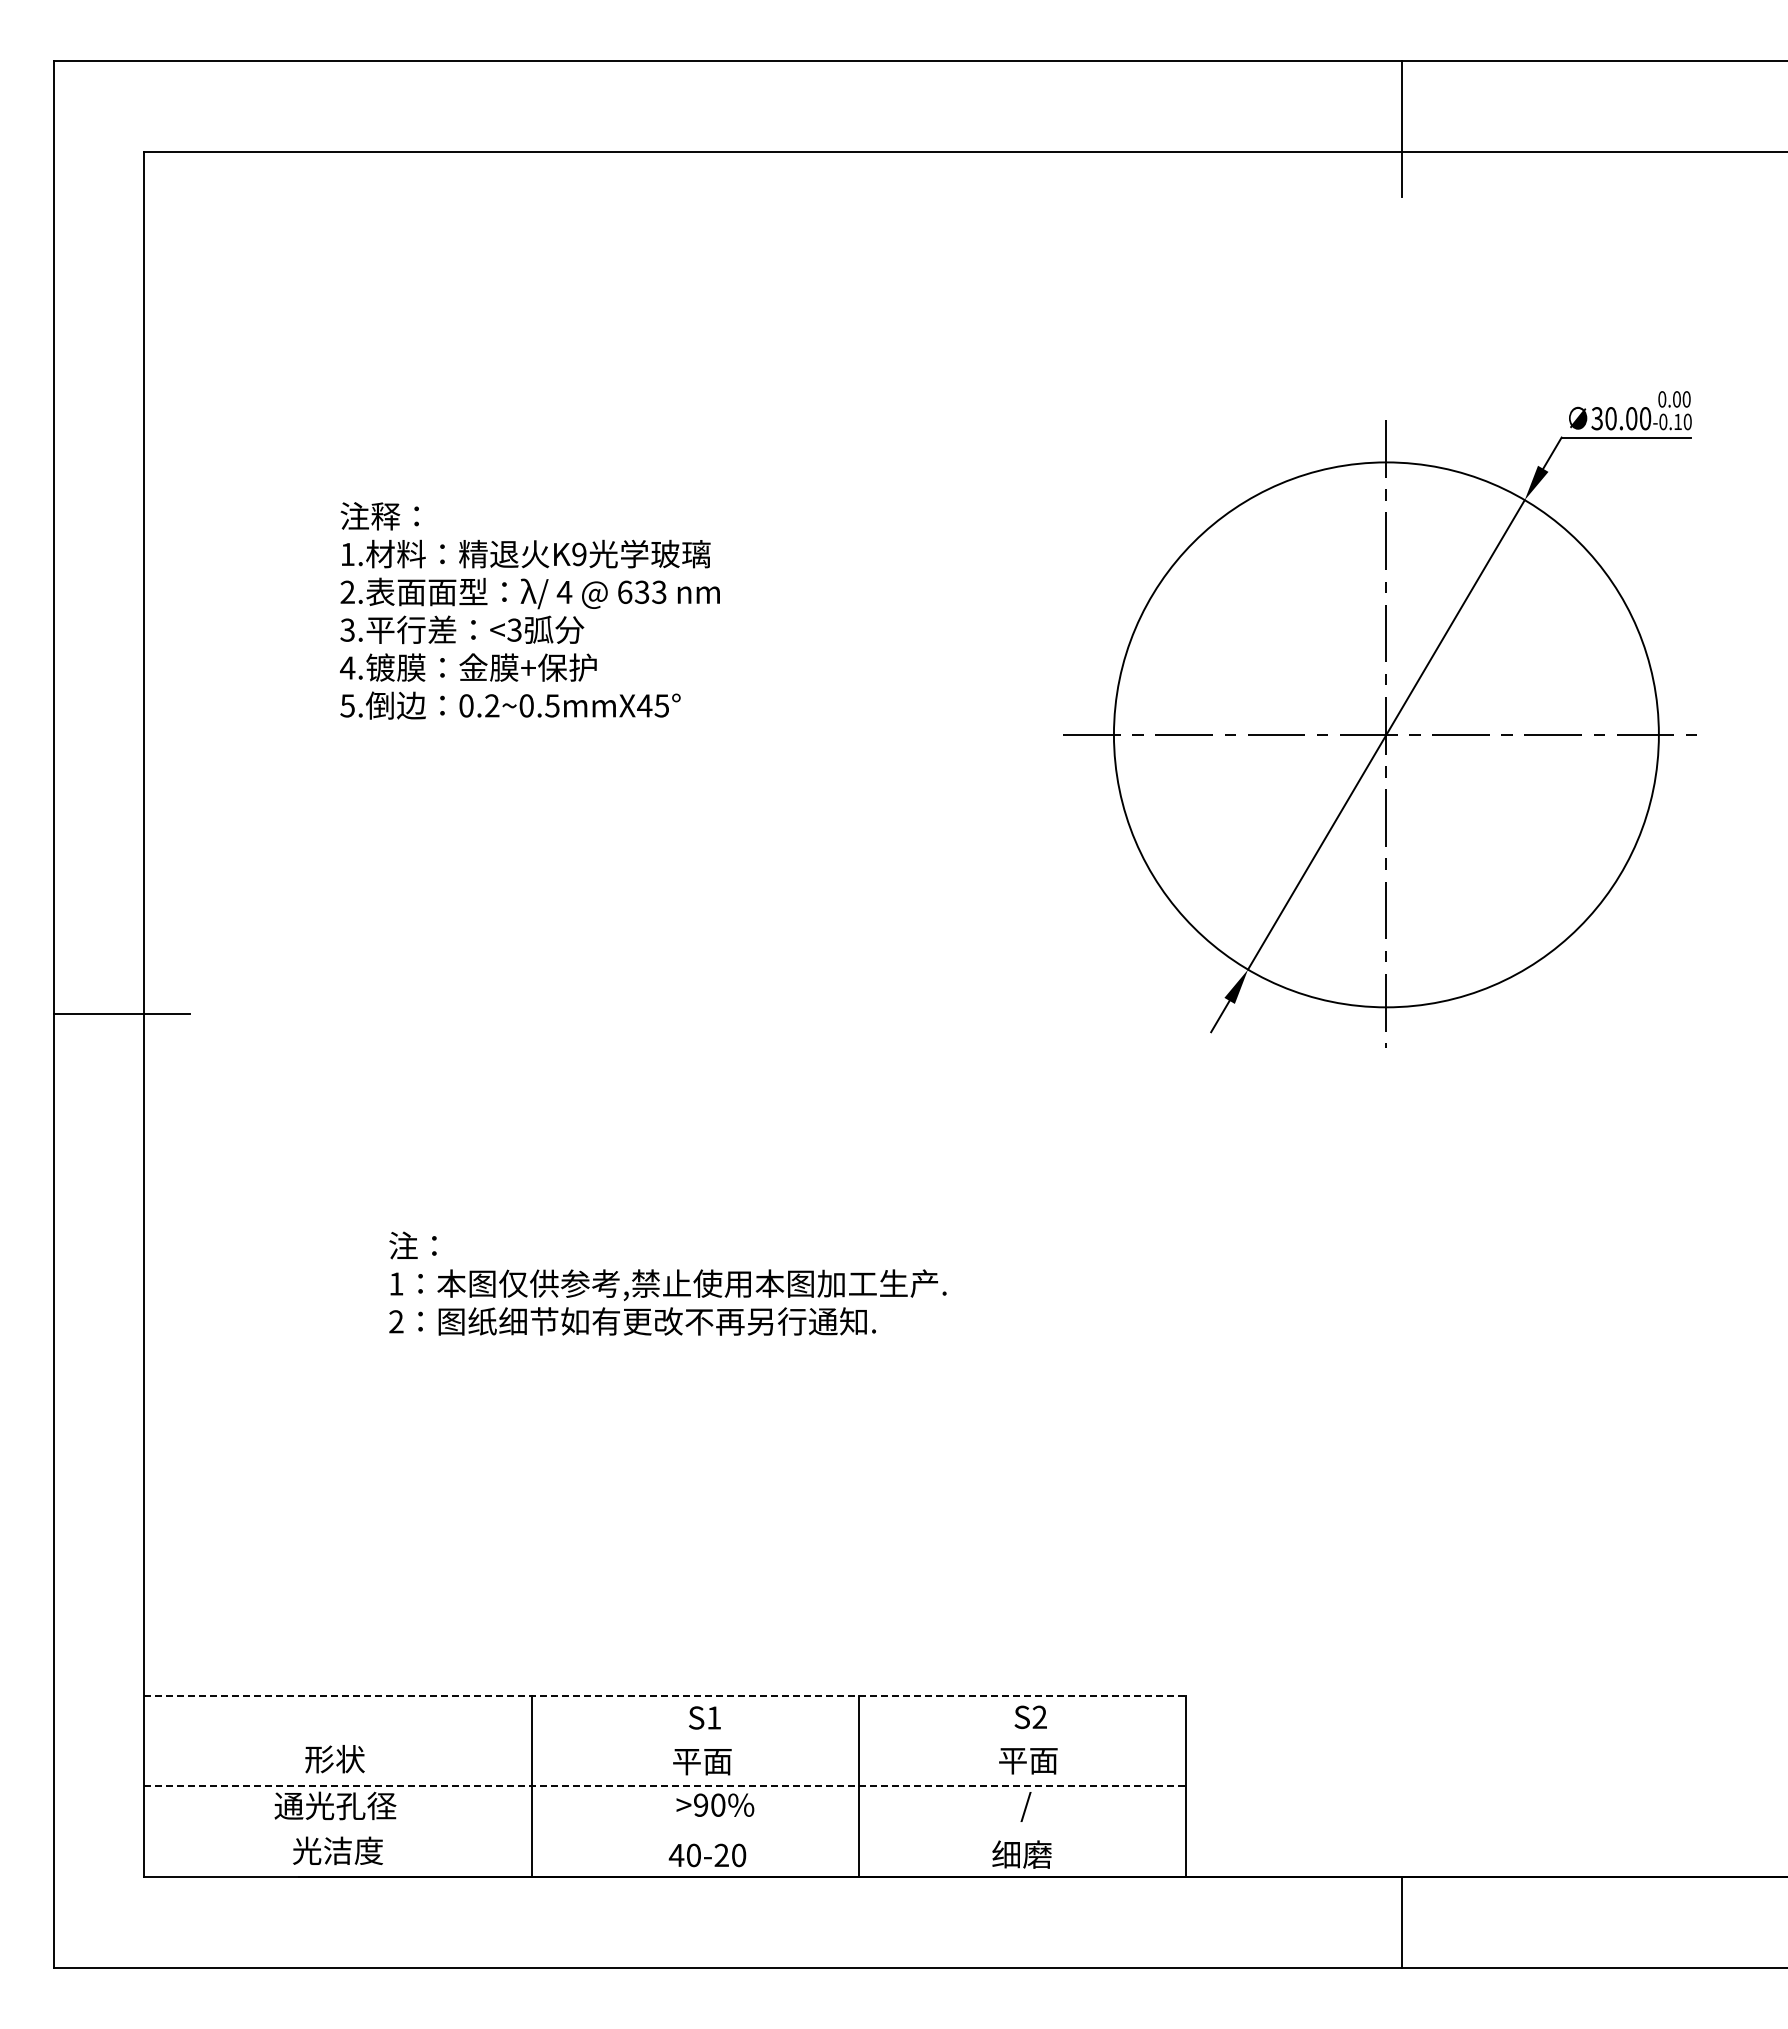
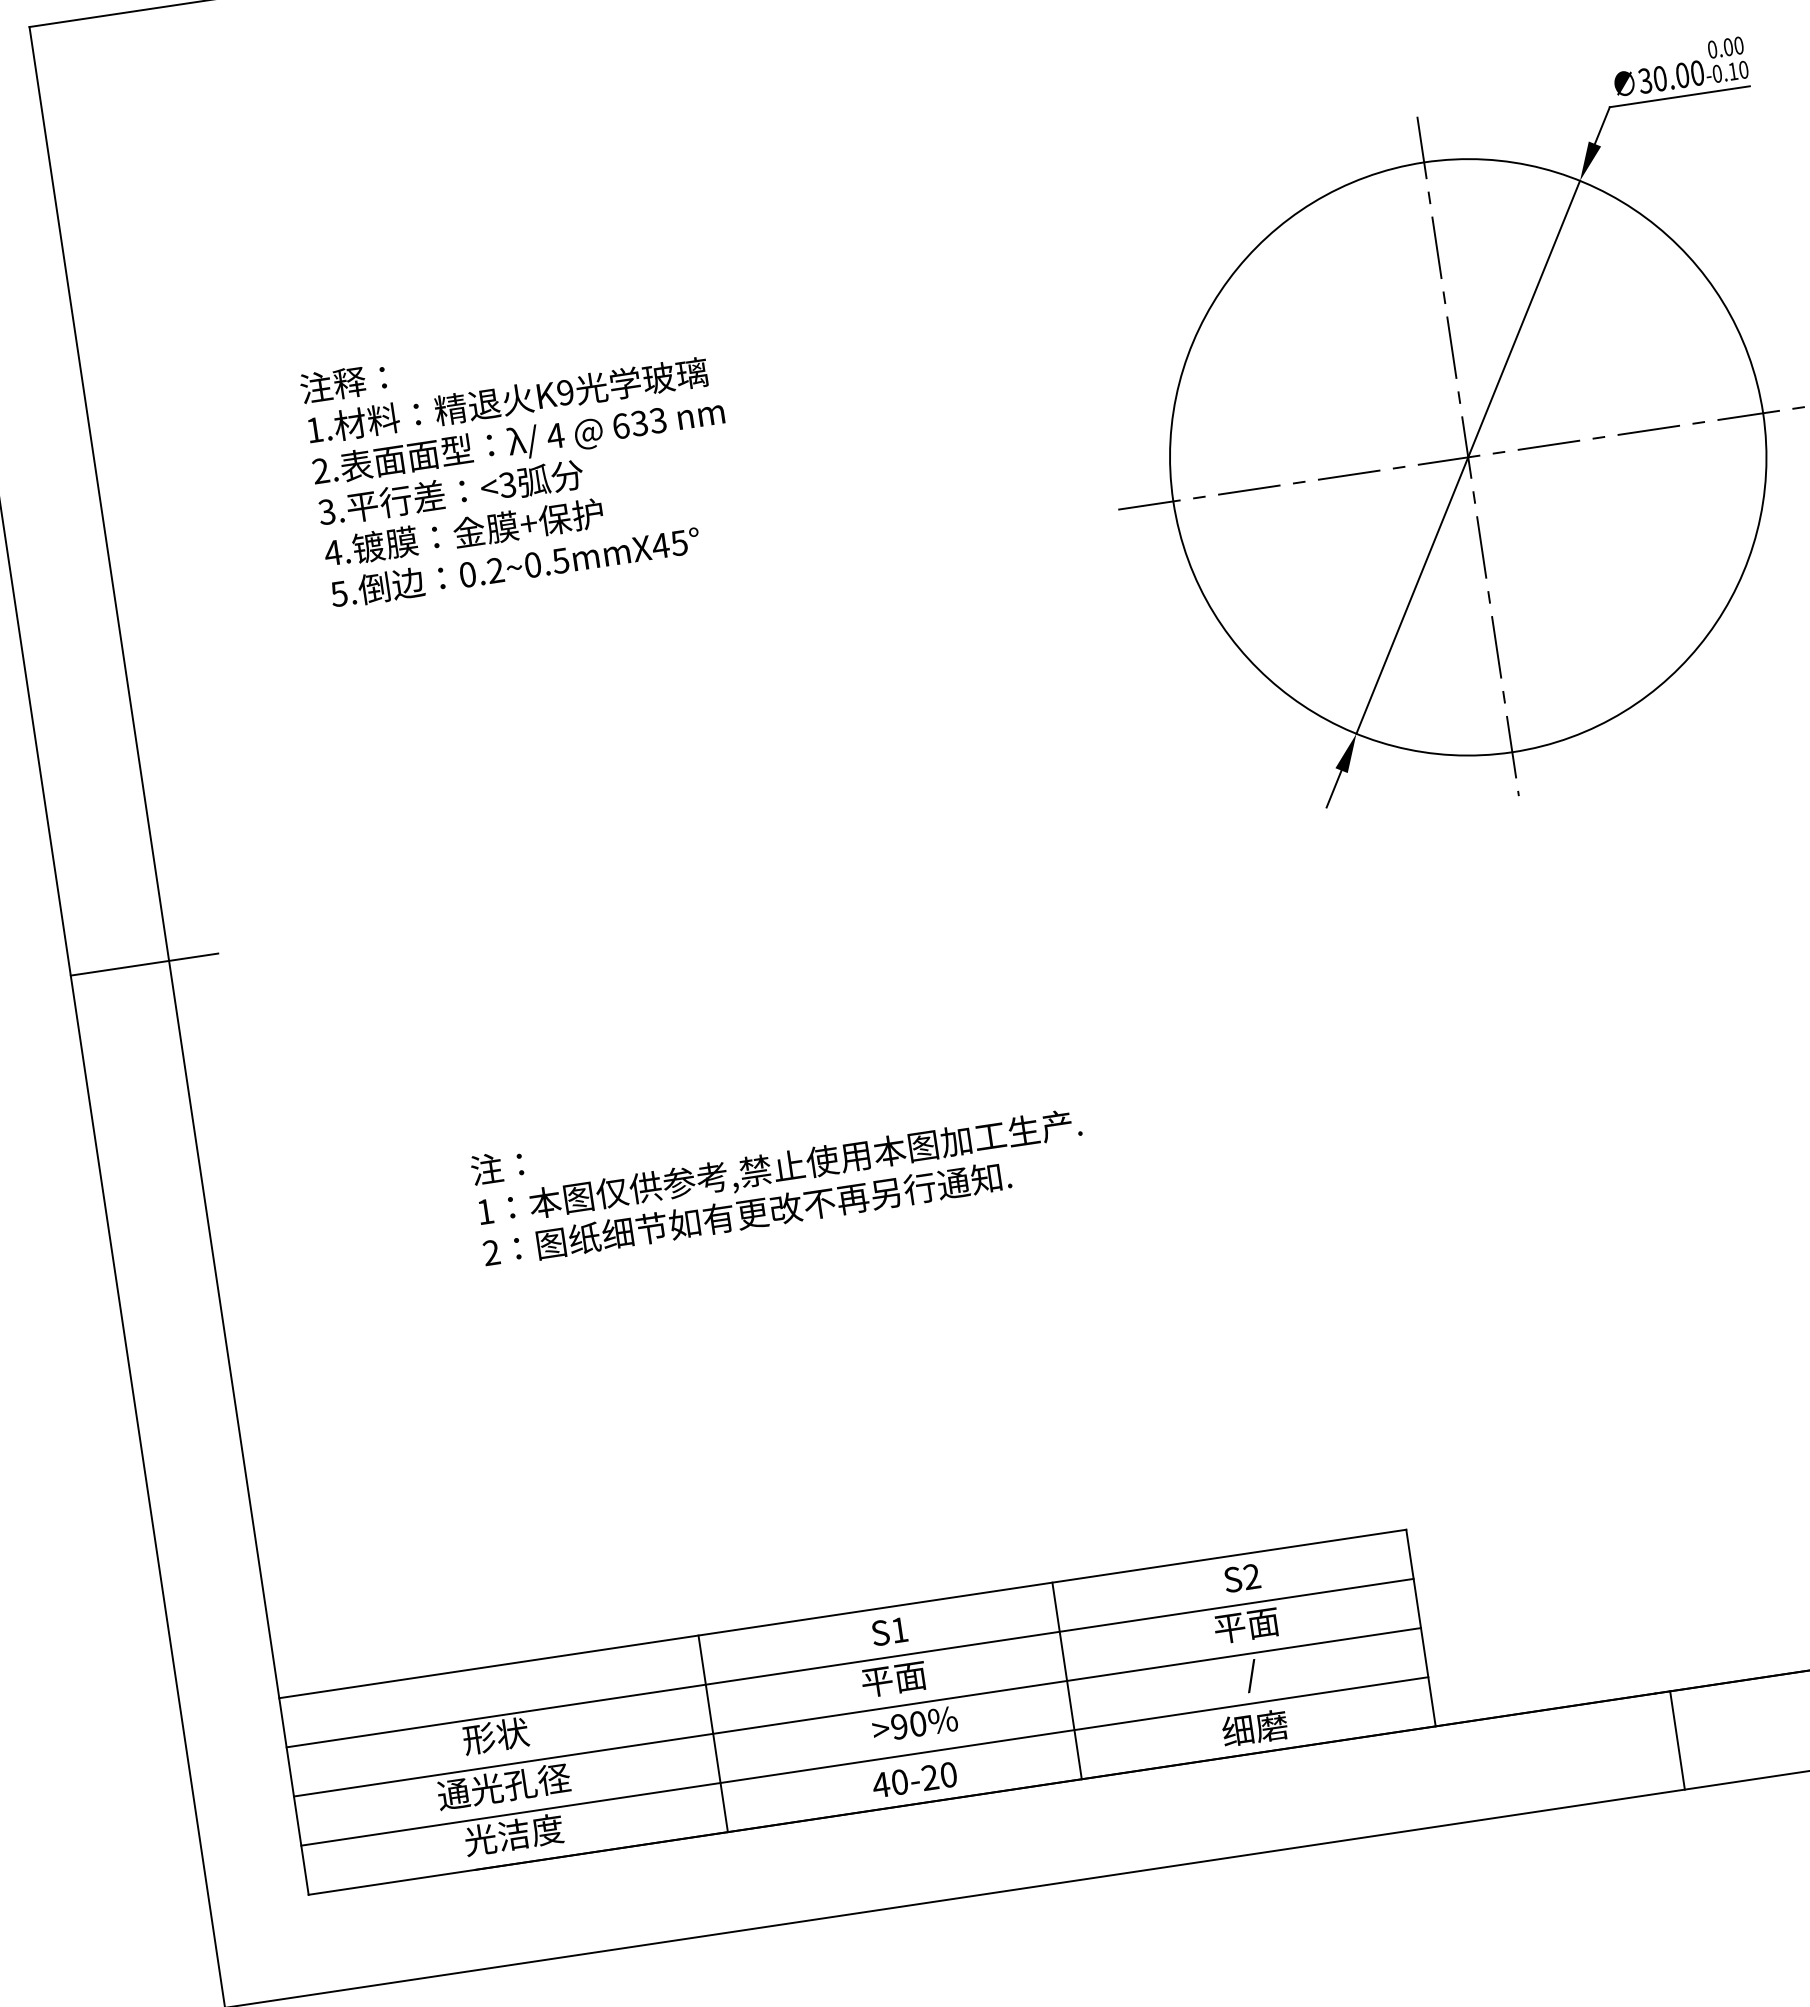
line: (664, 1695) -> (842, 1613), dashed -> solid
line: (664, 1741) -> (849, 1663), added
line: (664, 1786) -> (856, 1712), dashed -> solid
line: (664, 1831) -> (864, 1761), added

